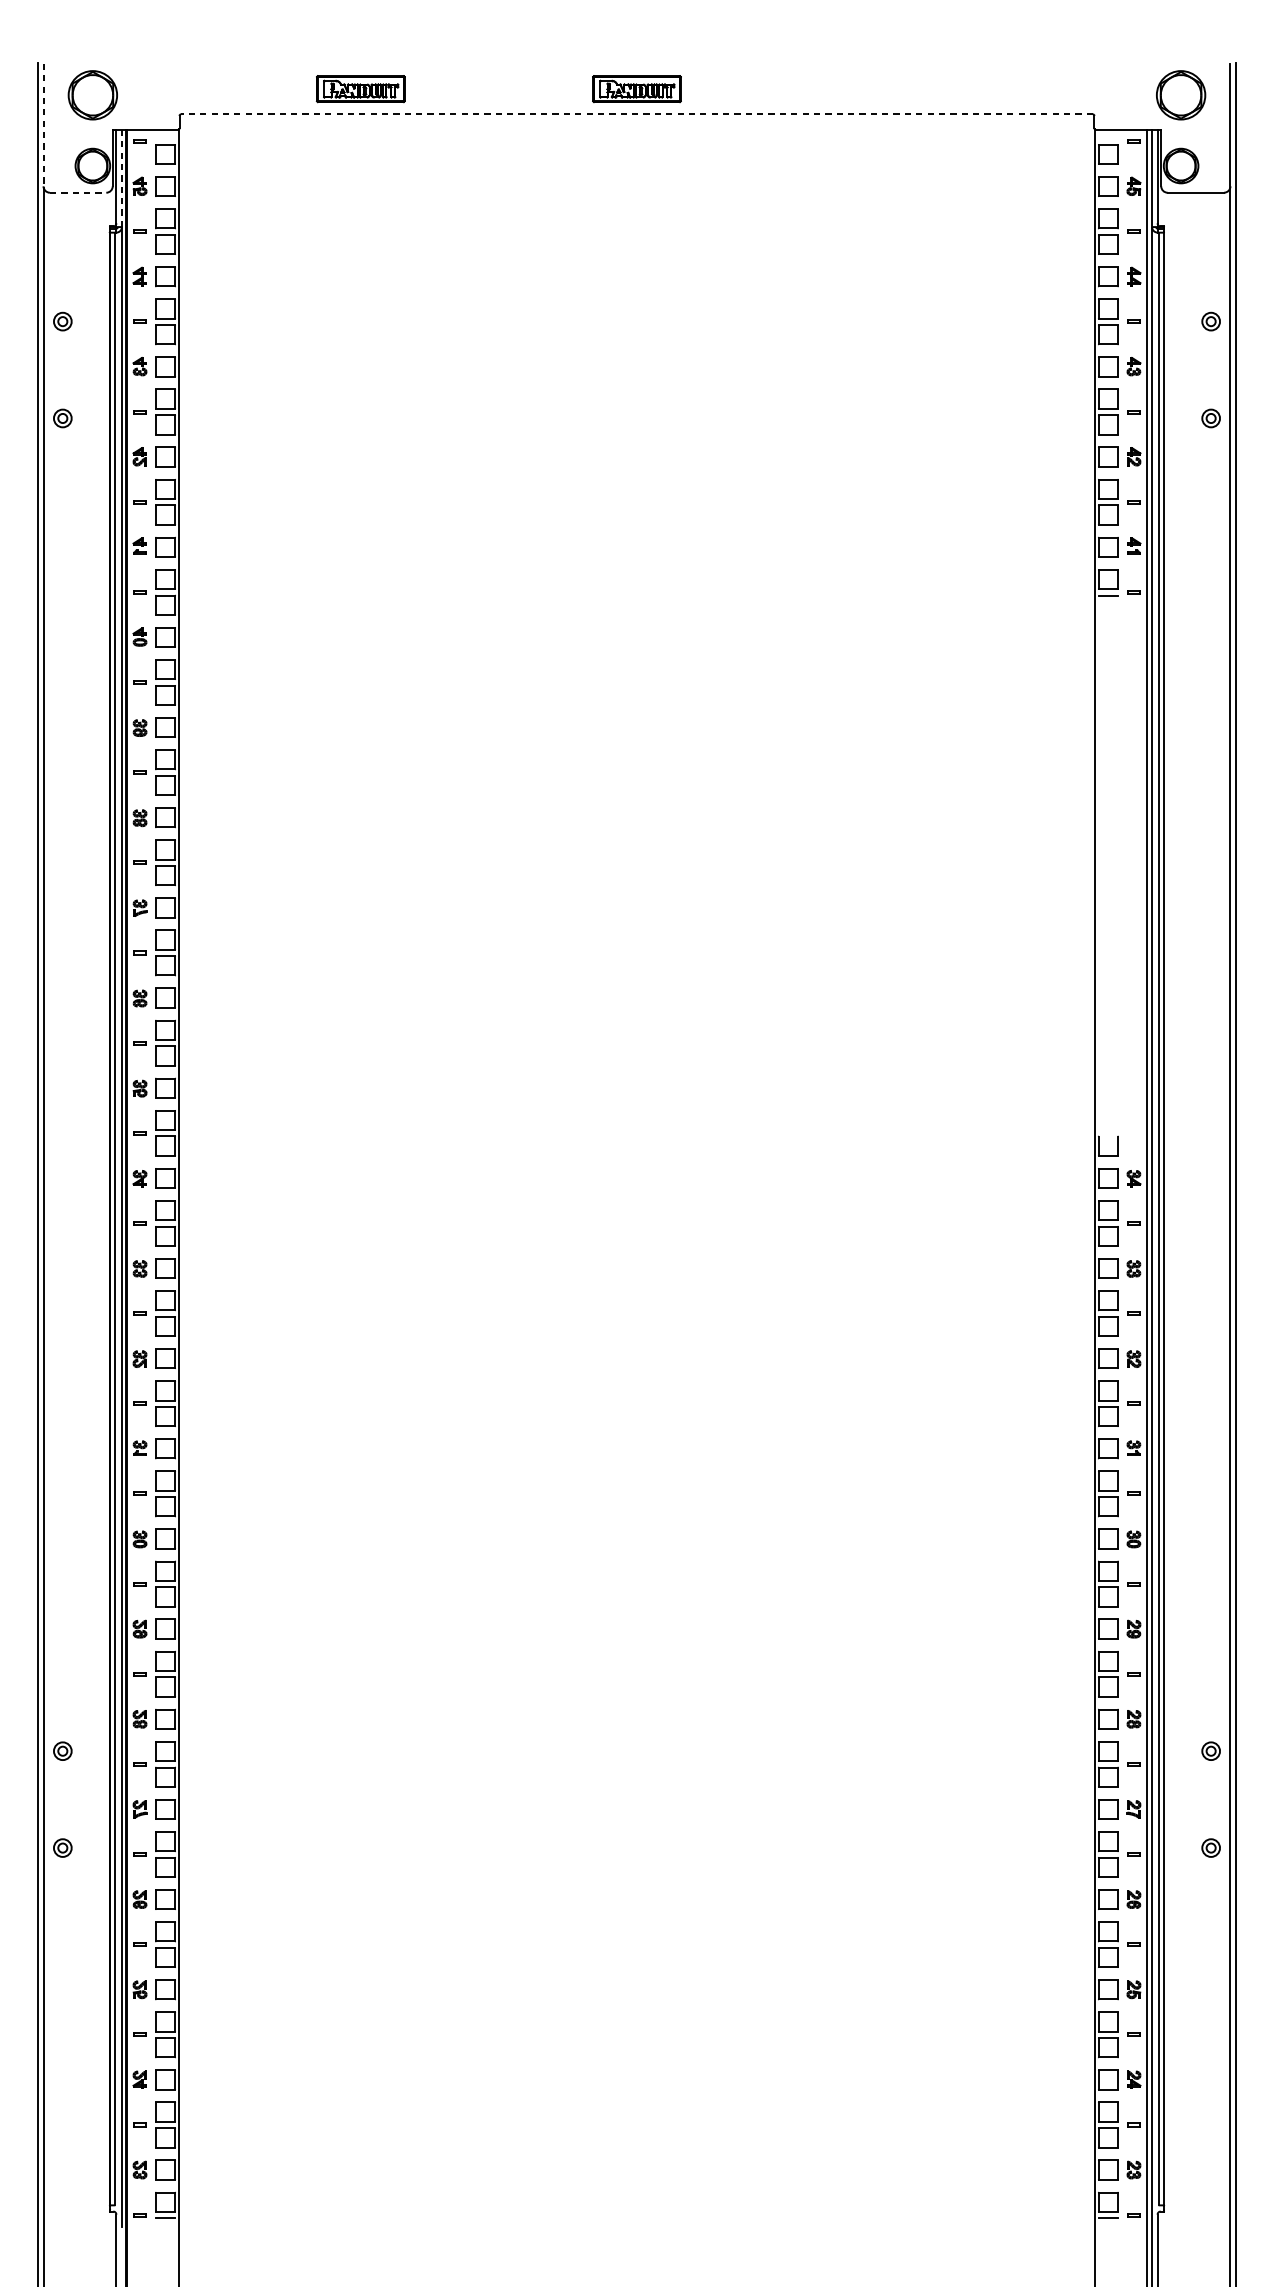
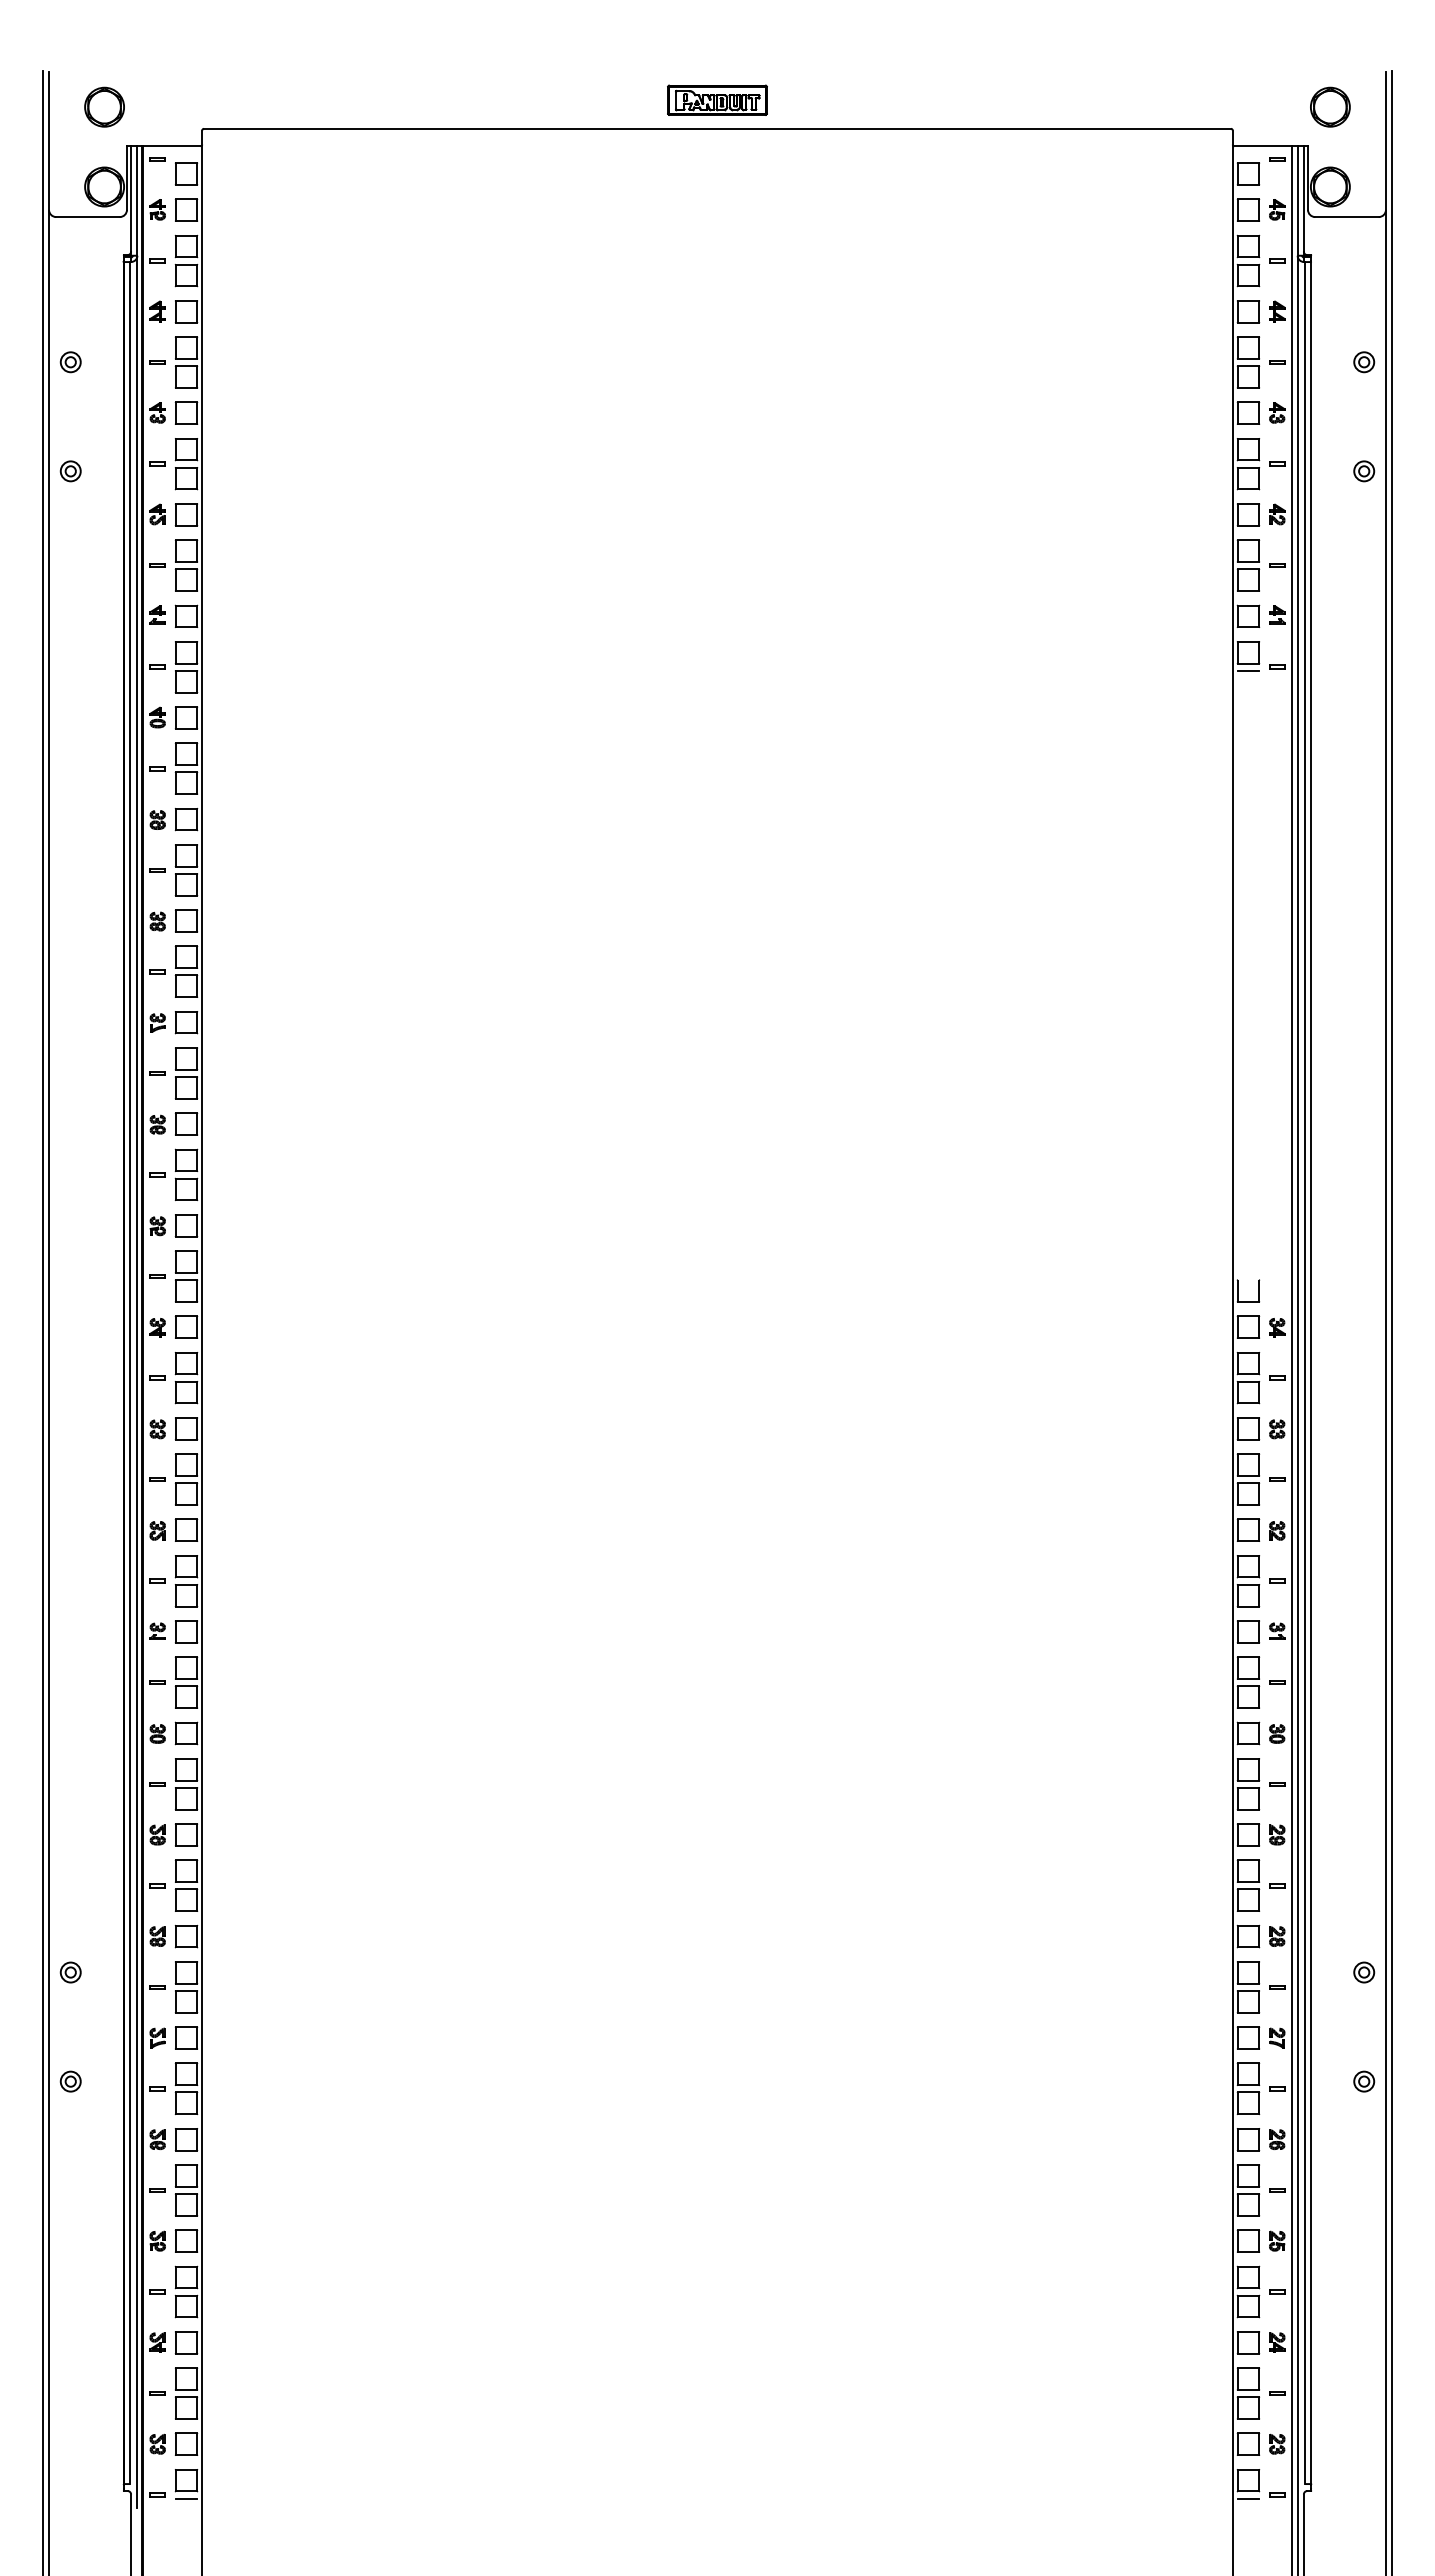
part: (360, 88) -> (406, 99), removed
part: (92, 94) -> (104, 106), size x0.71
part: (1181, 94) -> (1330, 106), size x0.71
line: (637, 114) -> (717, 128), dashed -> solid
line: (43, 124) -> (49, 140), dashed -> solid
line: (122, 178) -> (137, 200), dashed -> solid
line: (78, 193) -> (88, 217), dashed -> solid

